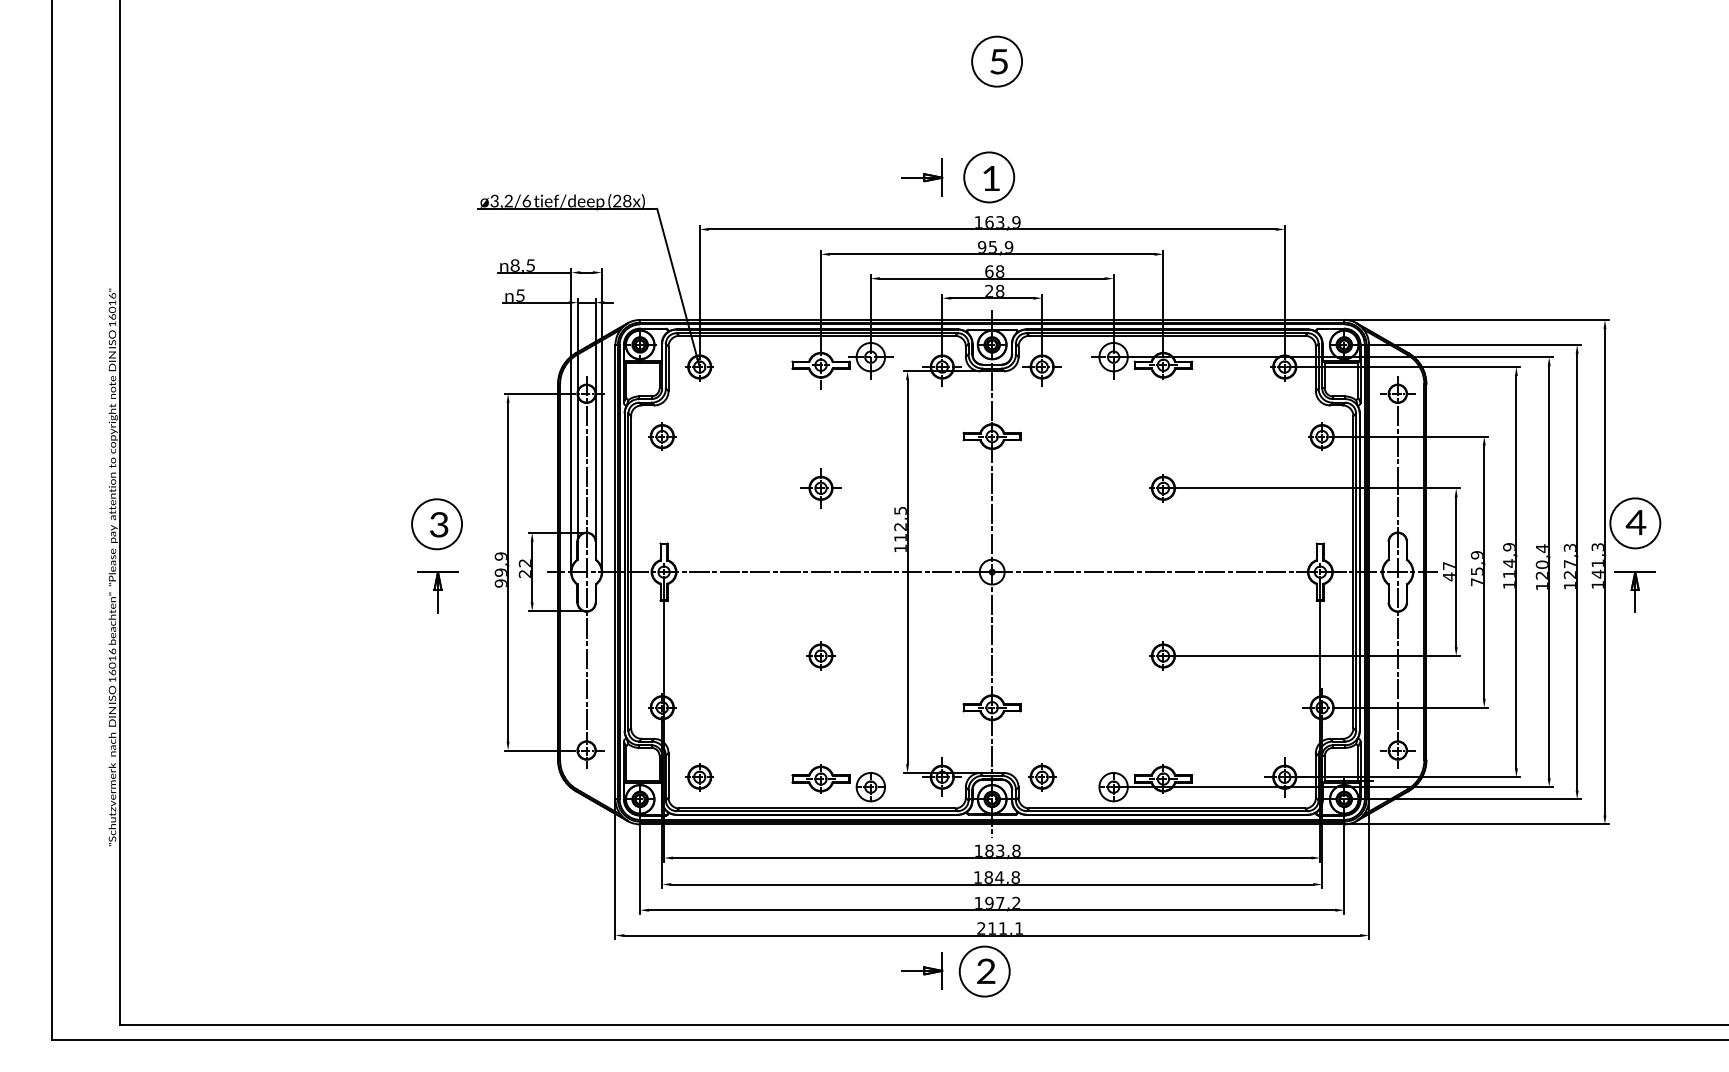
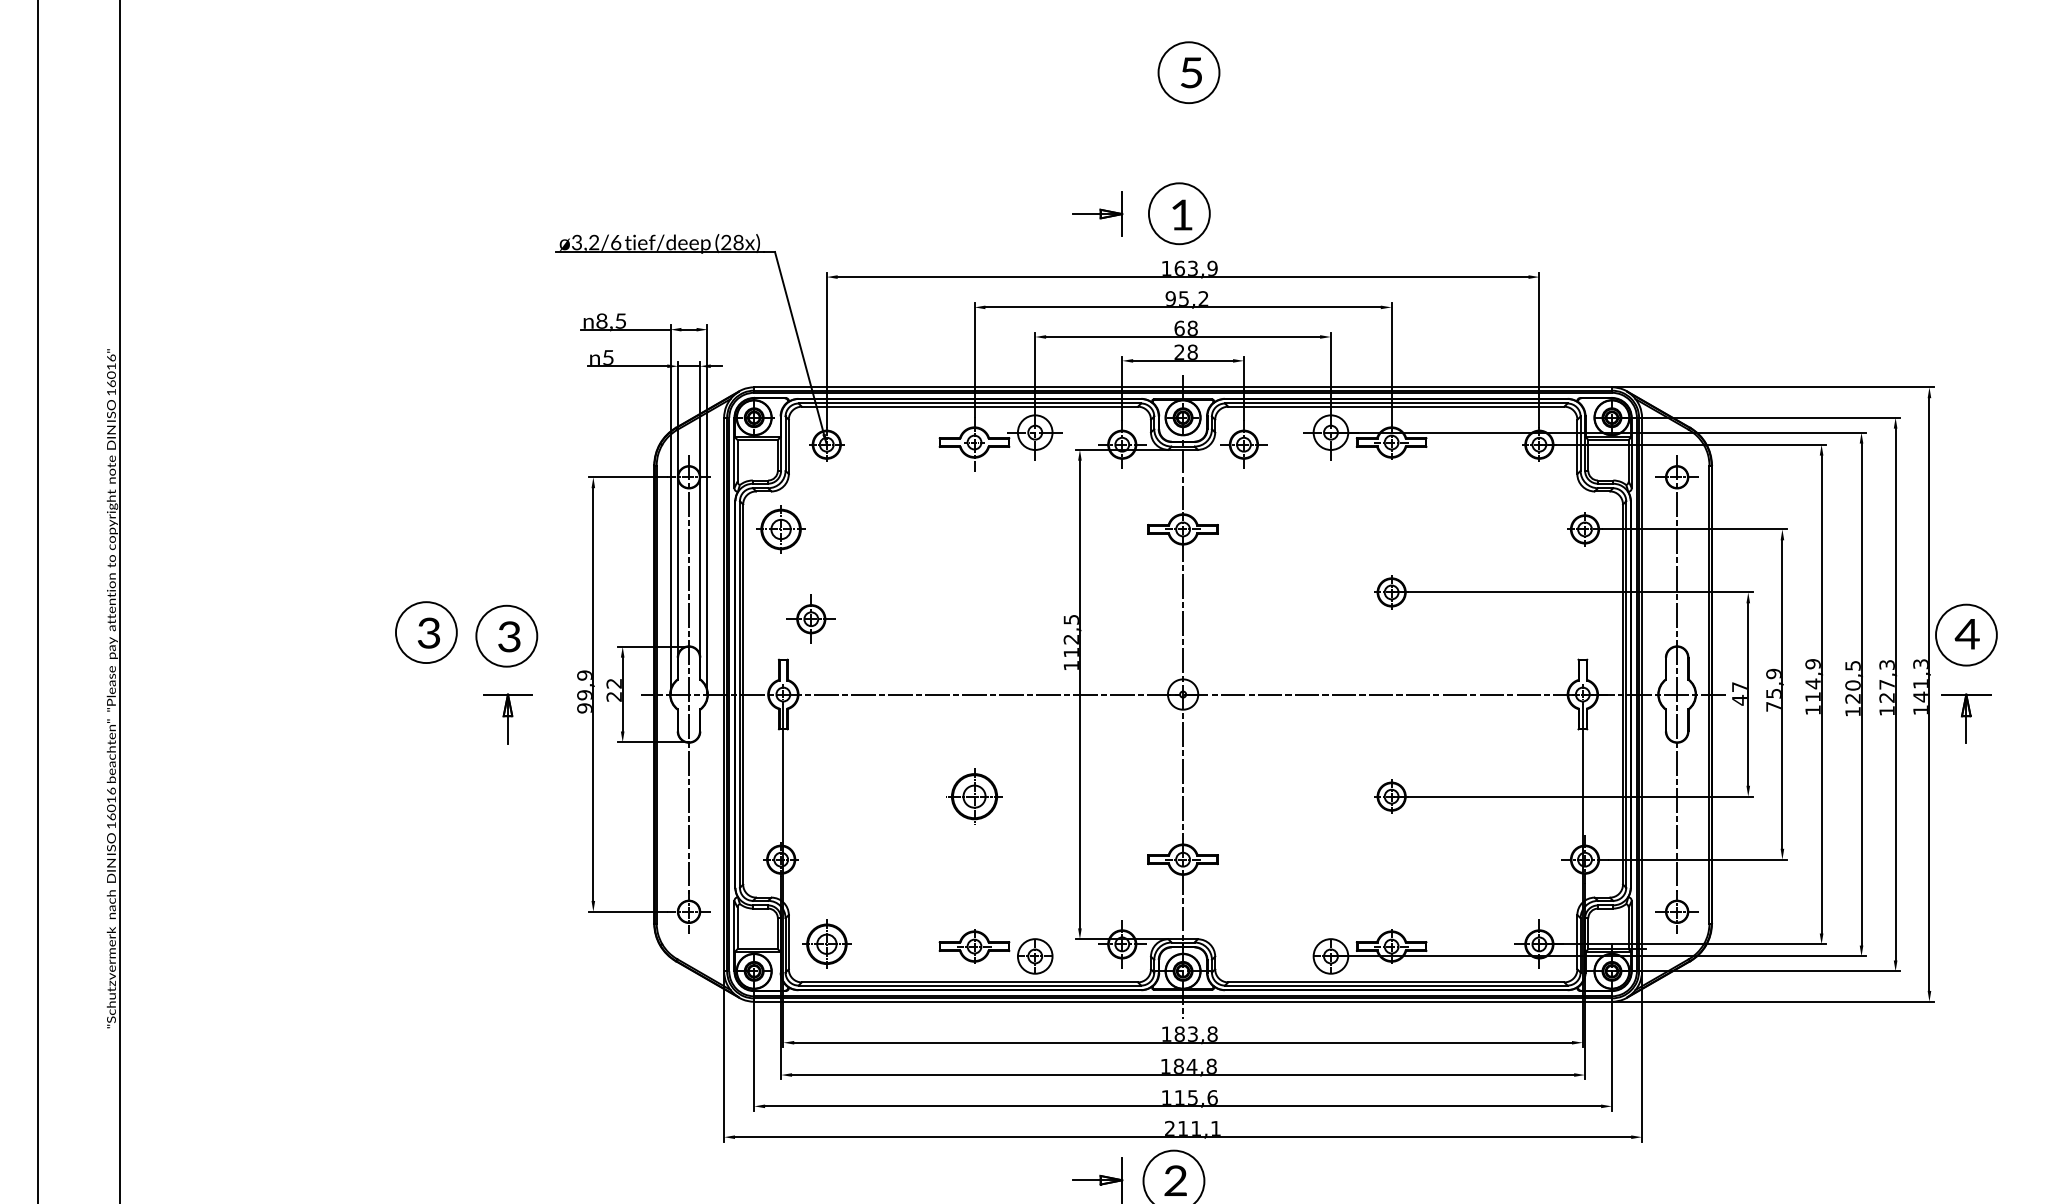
text: (1008, 246) -> (1202, 297), 95,9 -> 95,2
part: (662, 436) -> (781, 529), size x1.4
part: (820, 488) -> (810, 619), moved
part: (370, 521) -> (425, 632), added
text: (1541, 548) -> (1852, 665), 120,4 -> 120,5
part: (820, 655) -> (973, 796), size x1.6
part: (699, 777) -> (826, 944), size x1.4
part: (1042, 777) -> (1244, 944), removed
text: (1002, 902) -> (1195, 1096), 197,2 -> 115,6

